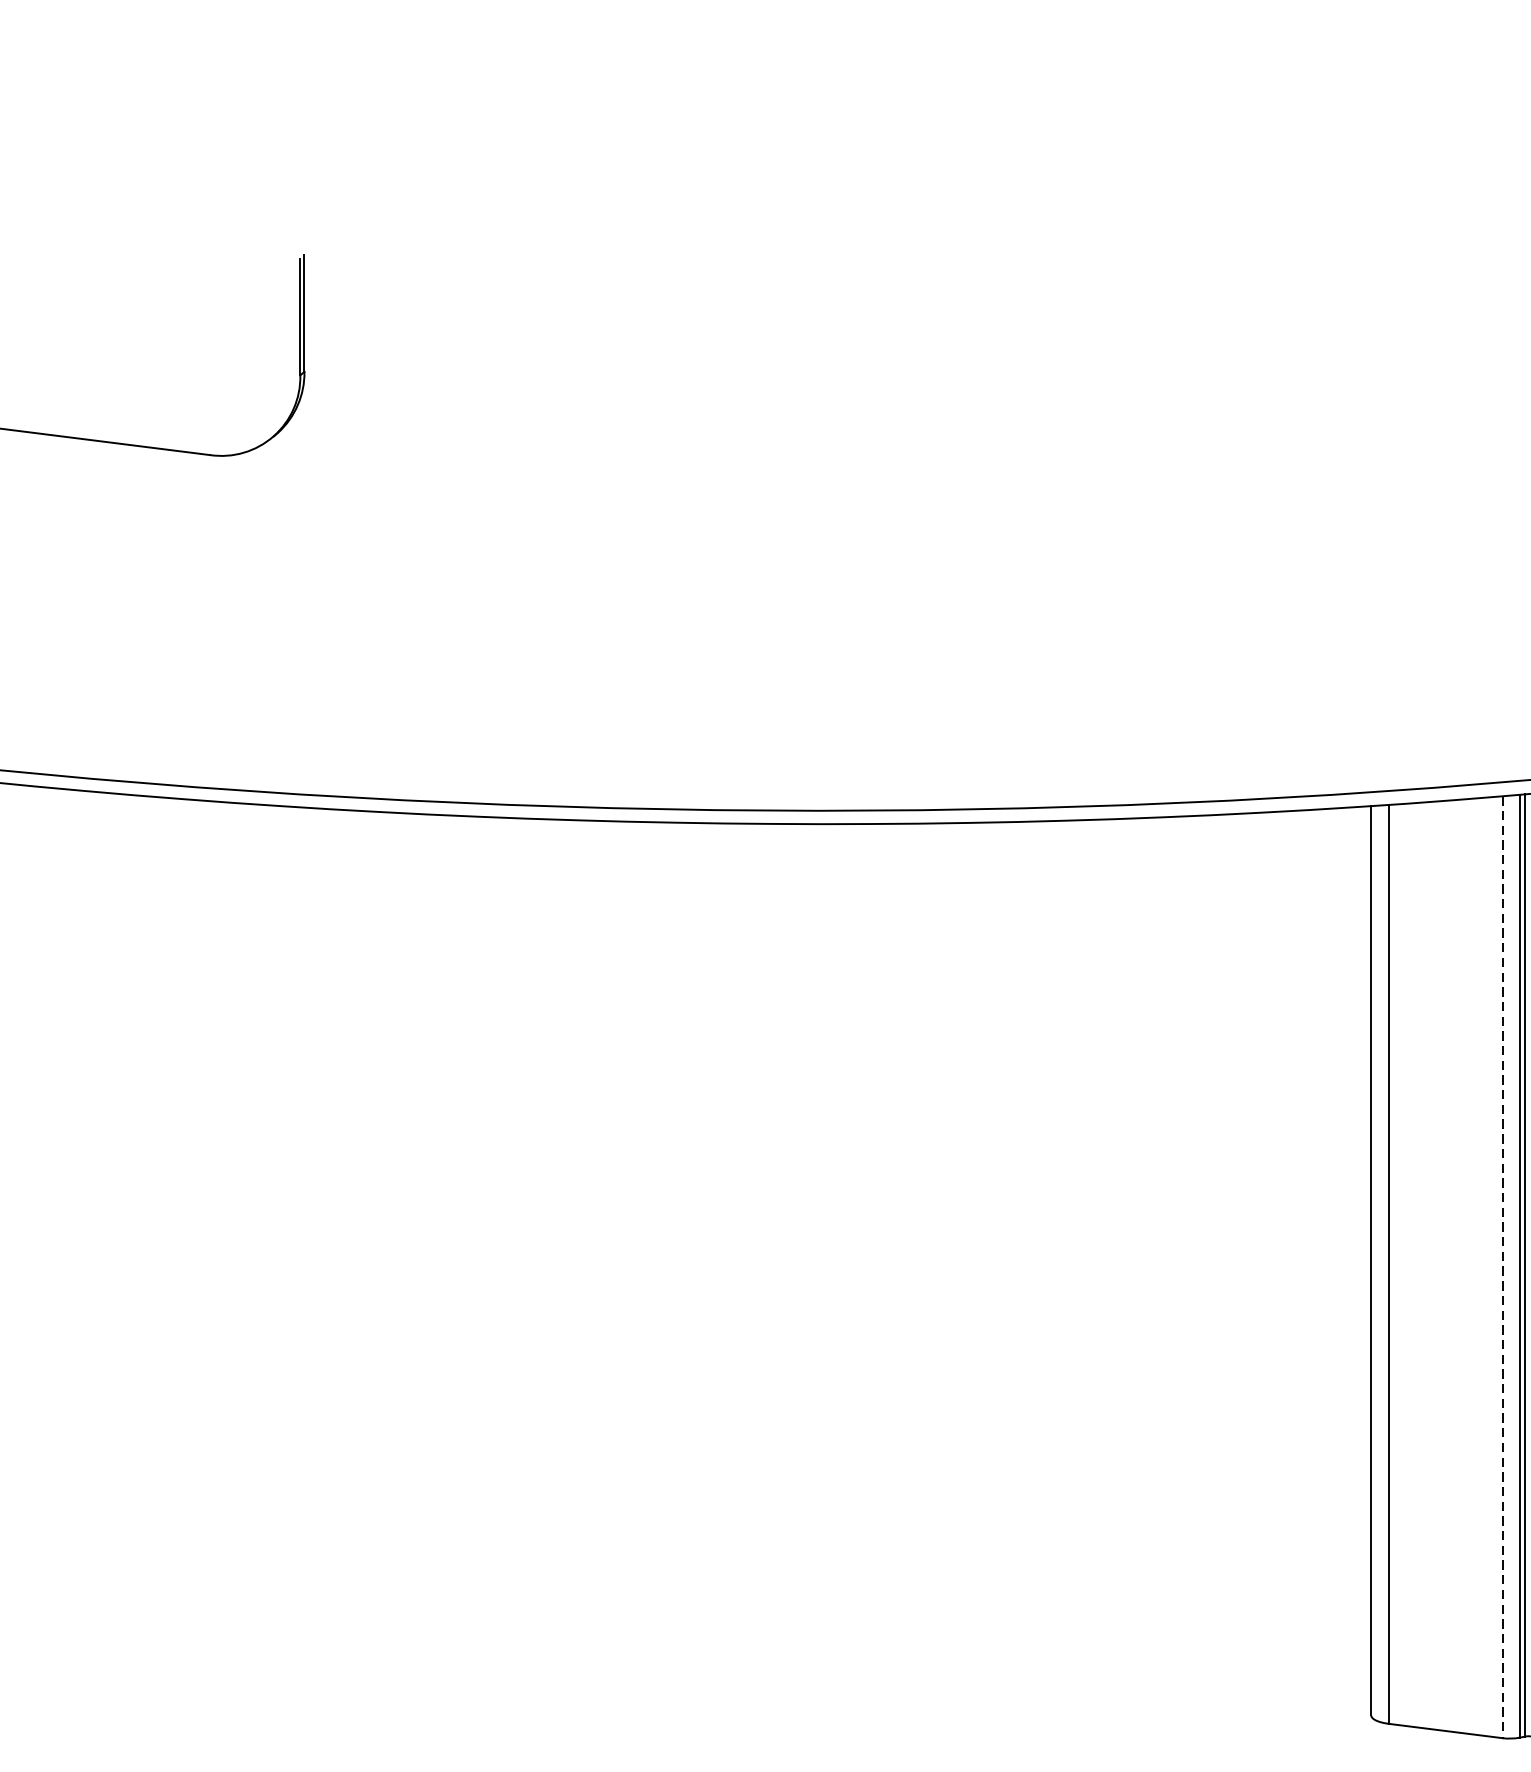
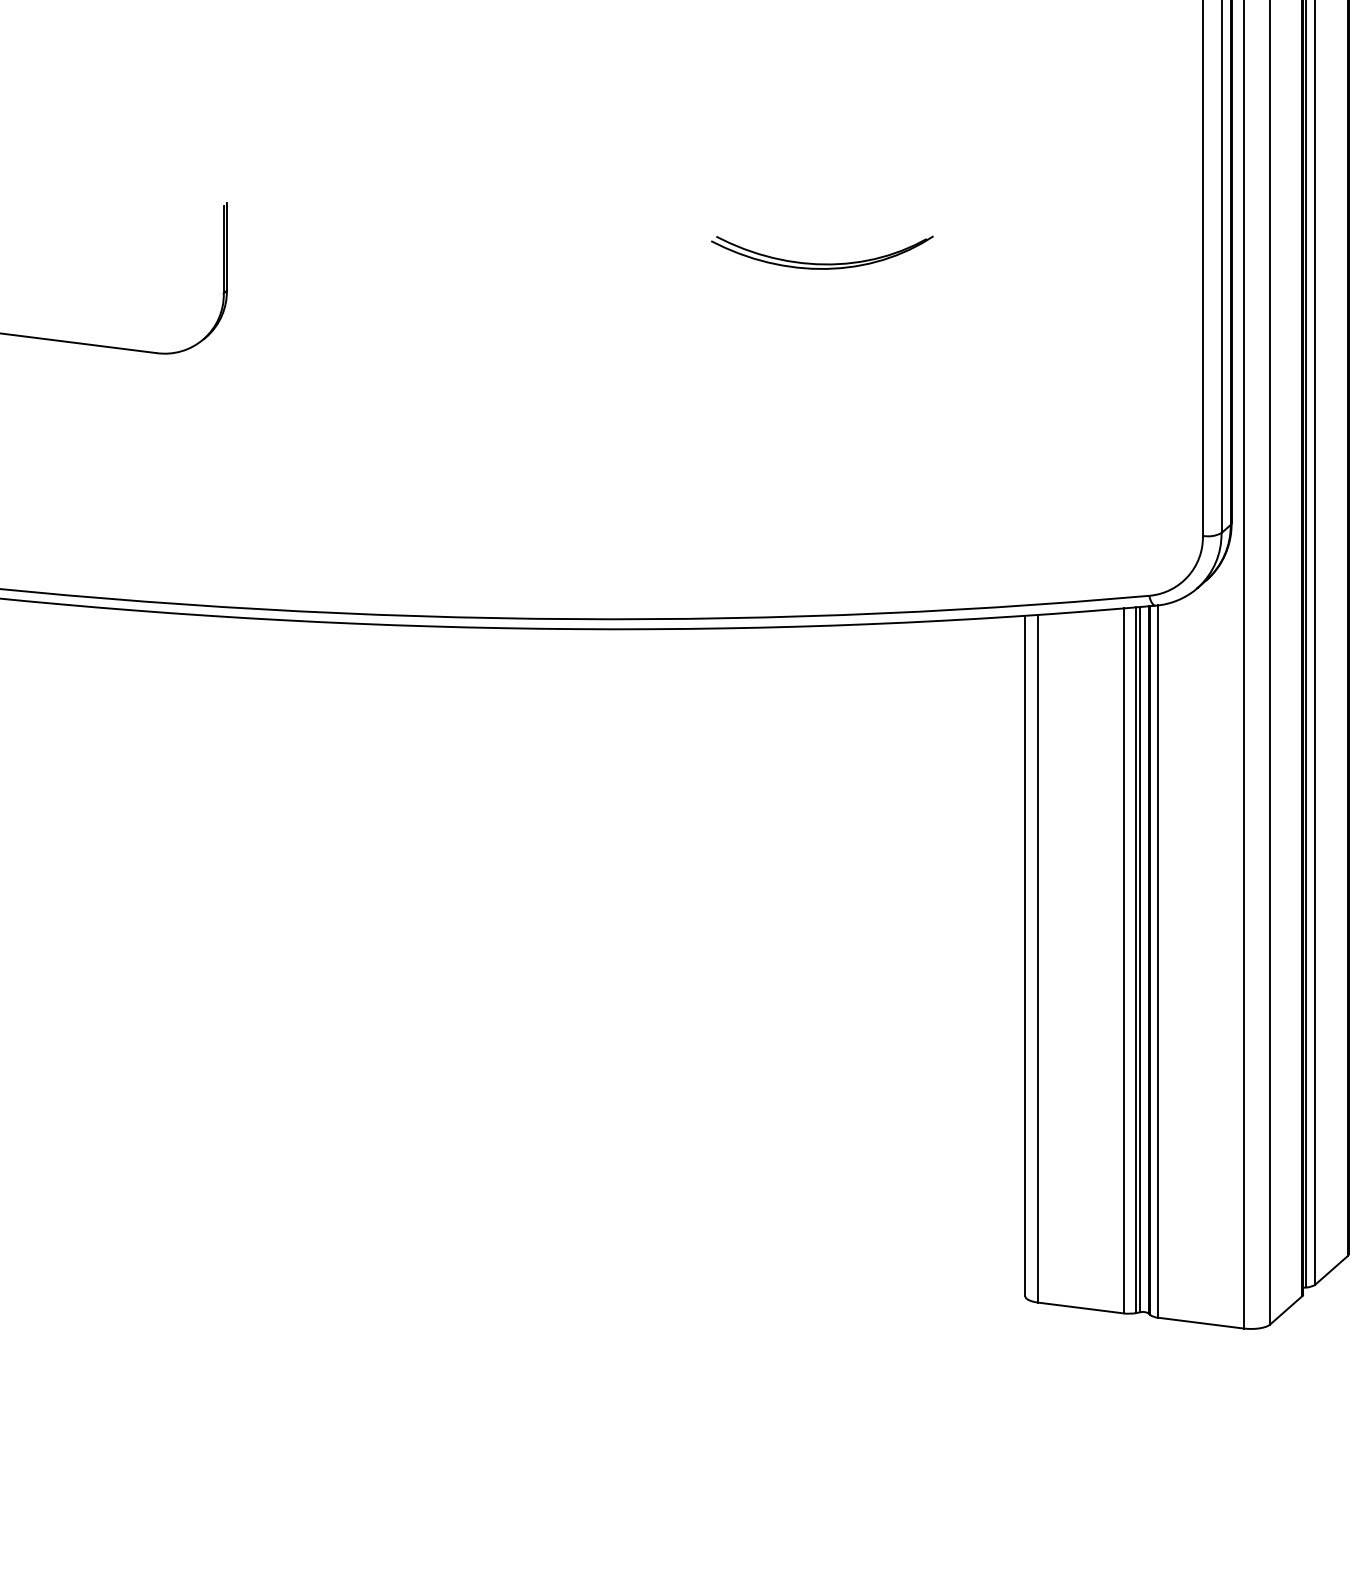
part: (1100, 335) -> (822, 263), added
line: (1502, 1266) -> (1123, 960), dashed -> solid

